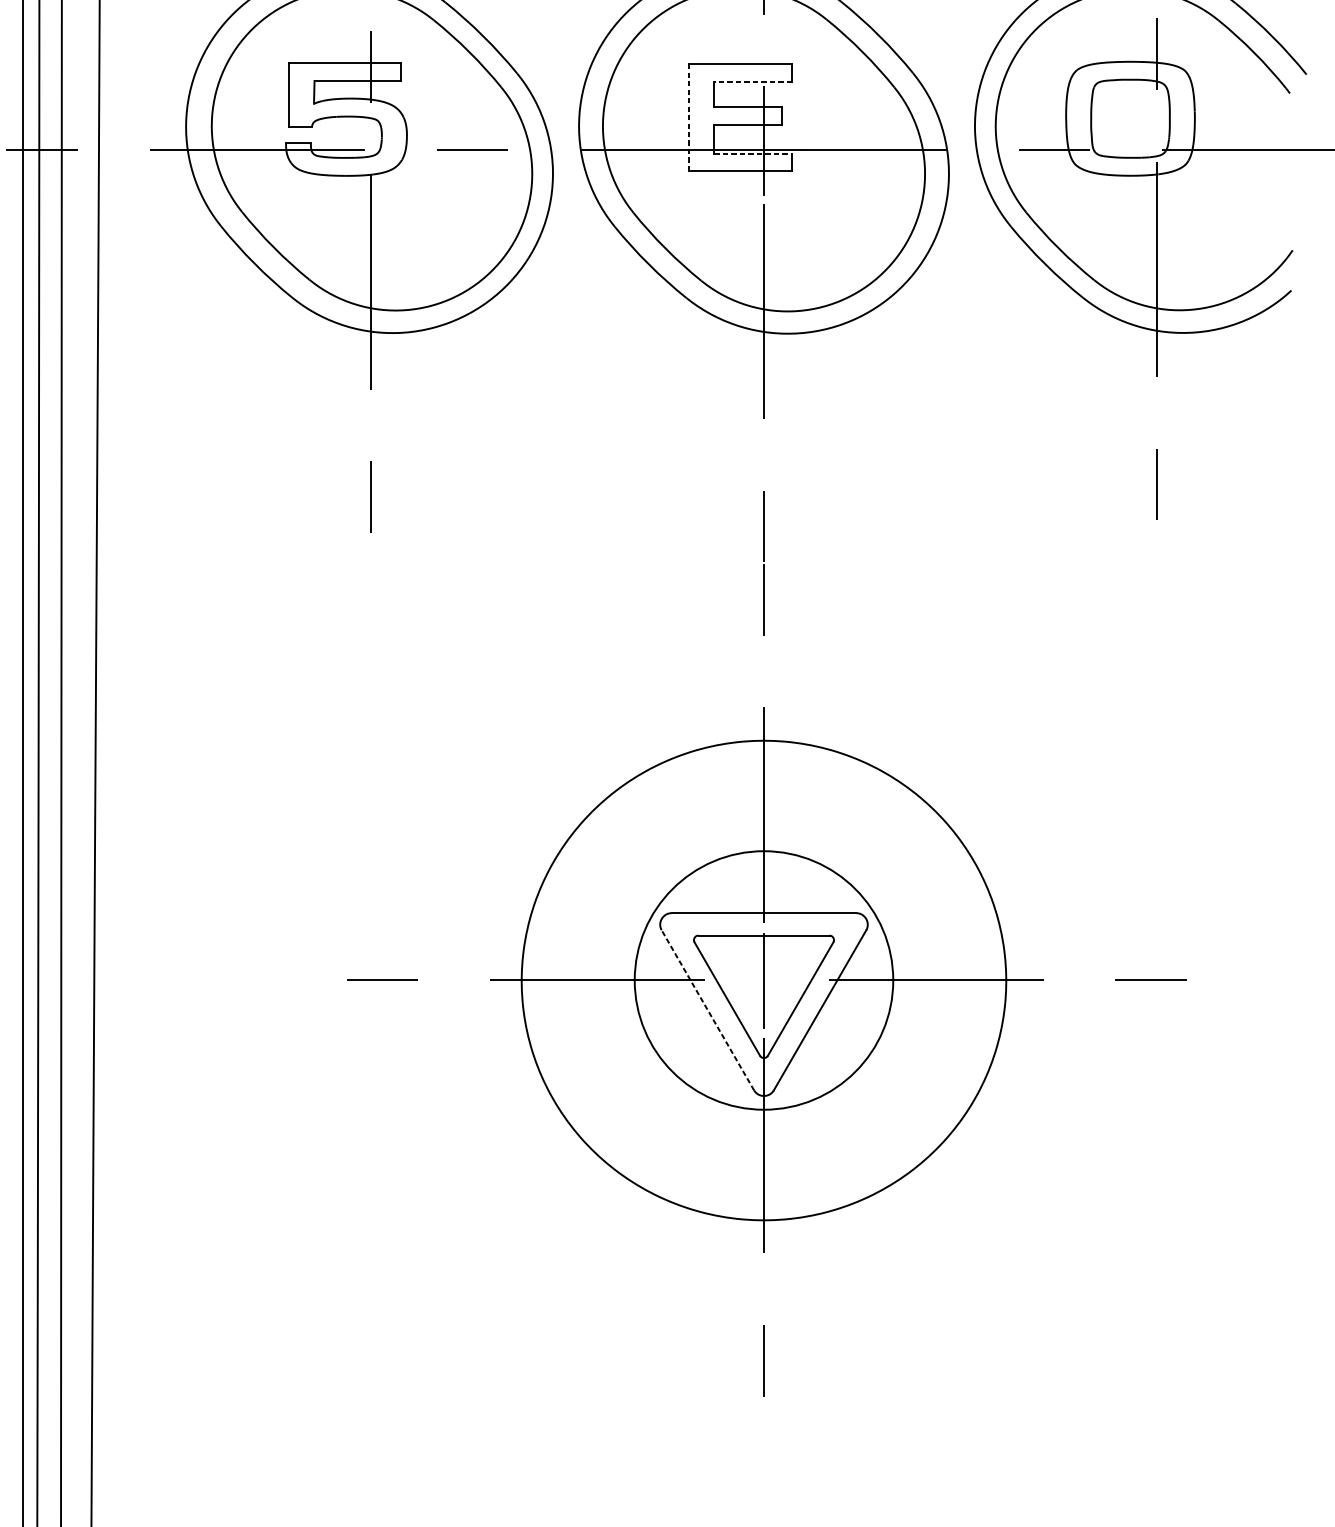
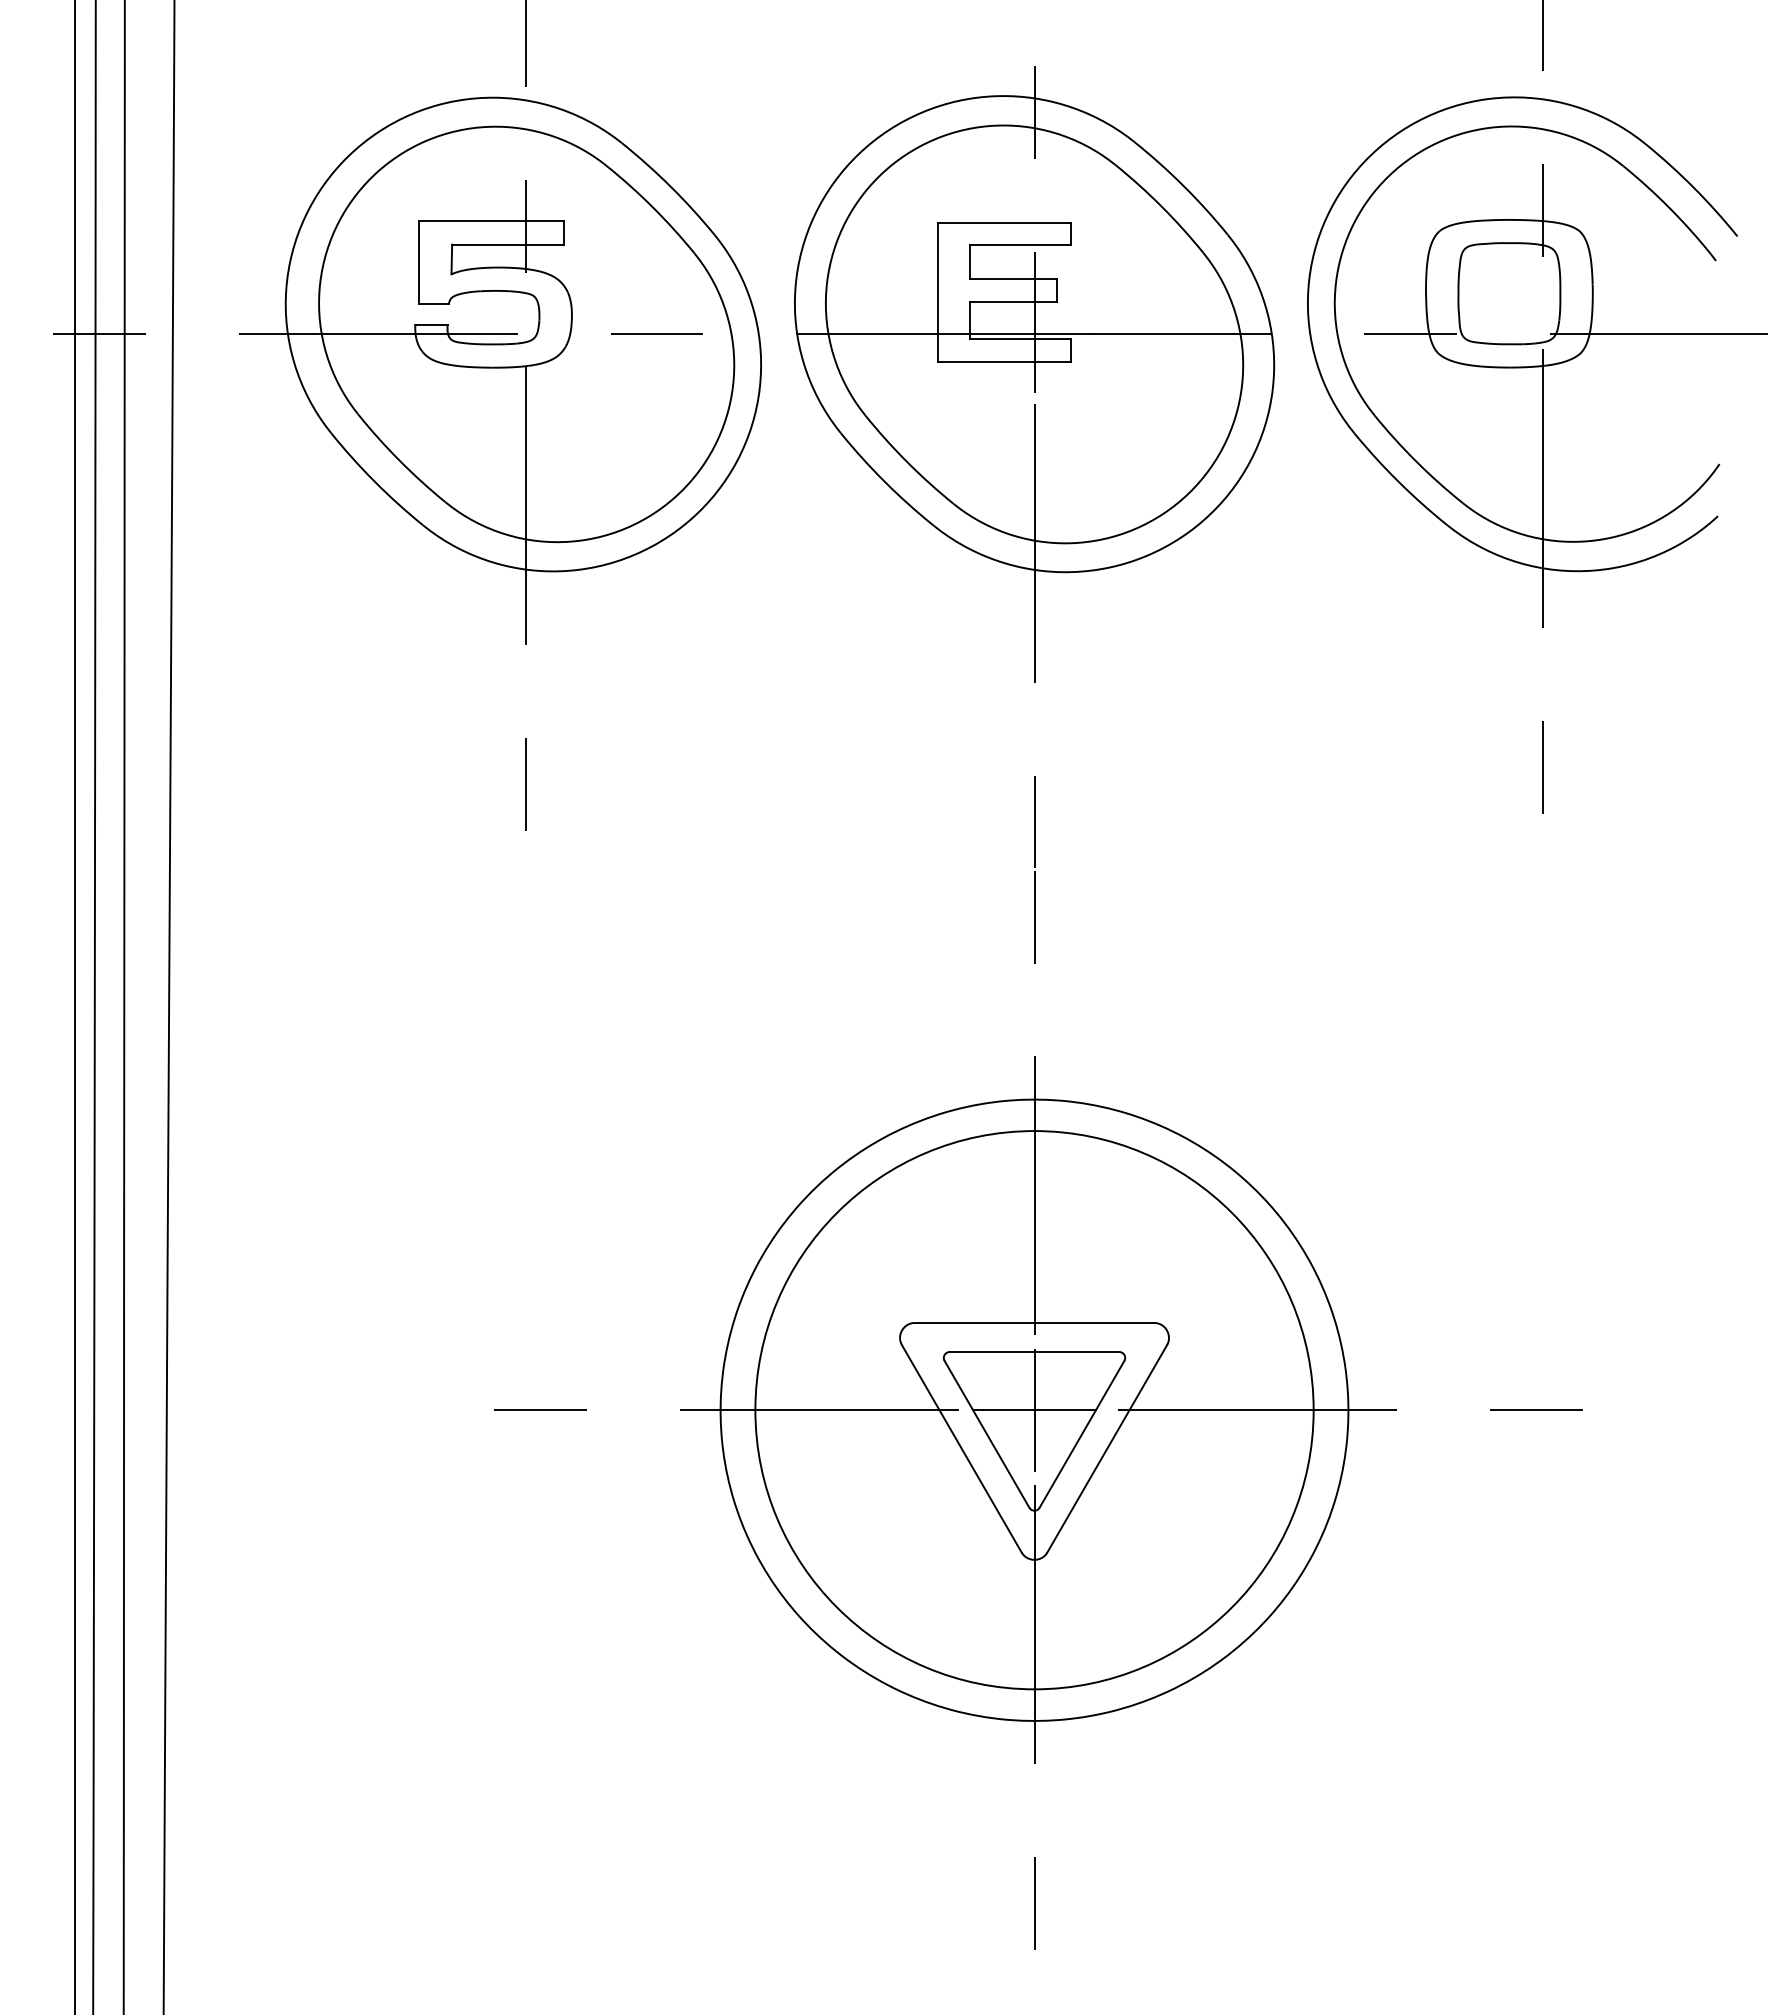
line: (753, 81) -> (1020, 245), dashed -> solid
line: (689, 117) -> (937, 292), dashed -> solid
line: (753, 154) -> (1021, 339), dashed -> solid
circle: (763, 980) -> (1034, 1410), size x1.67
line: (763, 980) -> (1034, 1410), added
line: (707, 1010) -> (961, 1448), dashed -> solid

